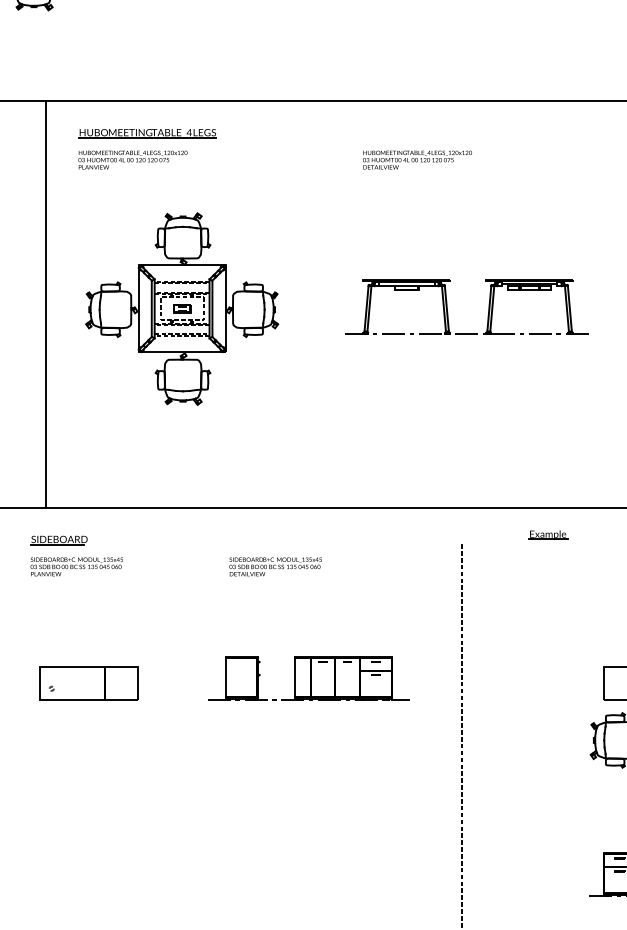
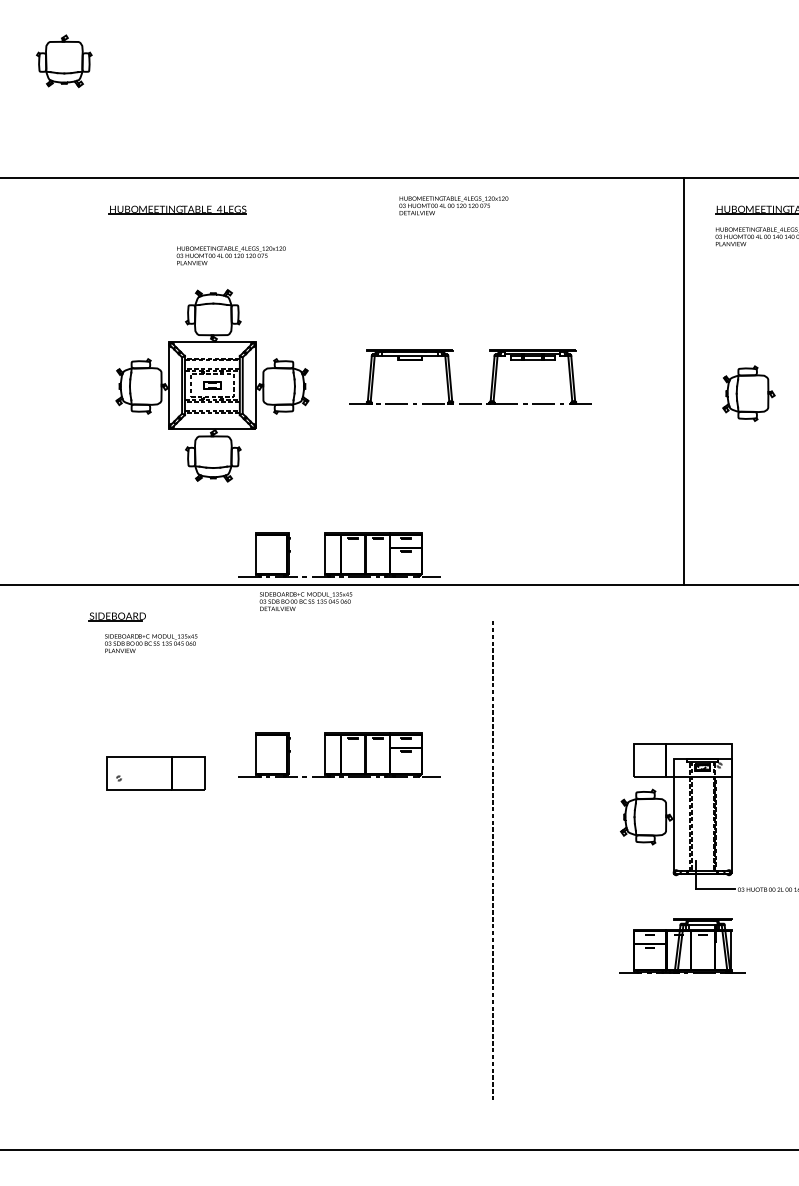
text: (132, 159) -> (230, 255), moved
text: (417, 159) -> (453, 205), moved
line: (46, 303) -> (76, 380), removed
part: (448, 308) -> (451, 378), moved
part: (309, 477) -> (339, 554), added
part: (548, 534) -> (578, 611), removed
part: (58, 539) -> (116, 616), moved
text: (77, 566) -> (151, 643), moved
text: (275, 566) -> (305, 601), moved
part: (88, 683) -> (155, 773), moved

